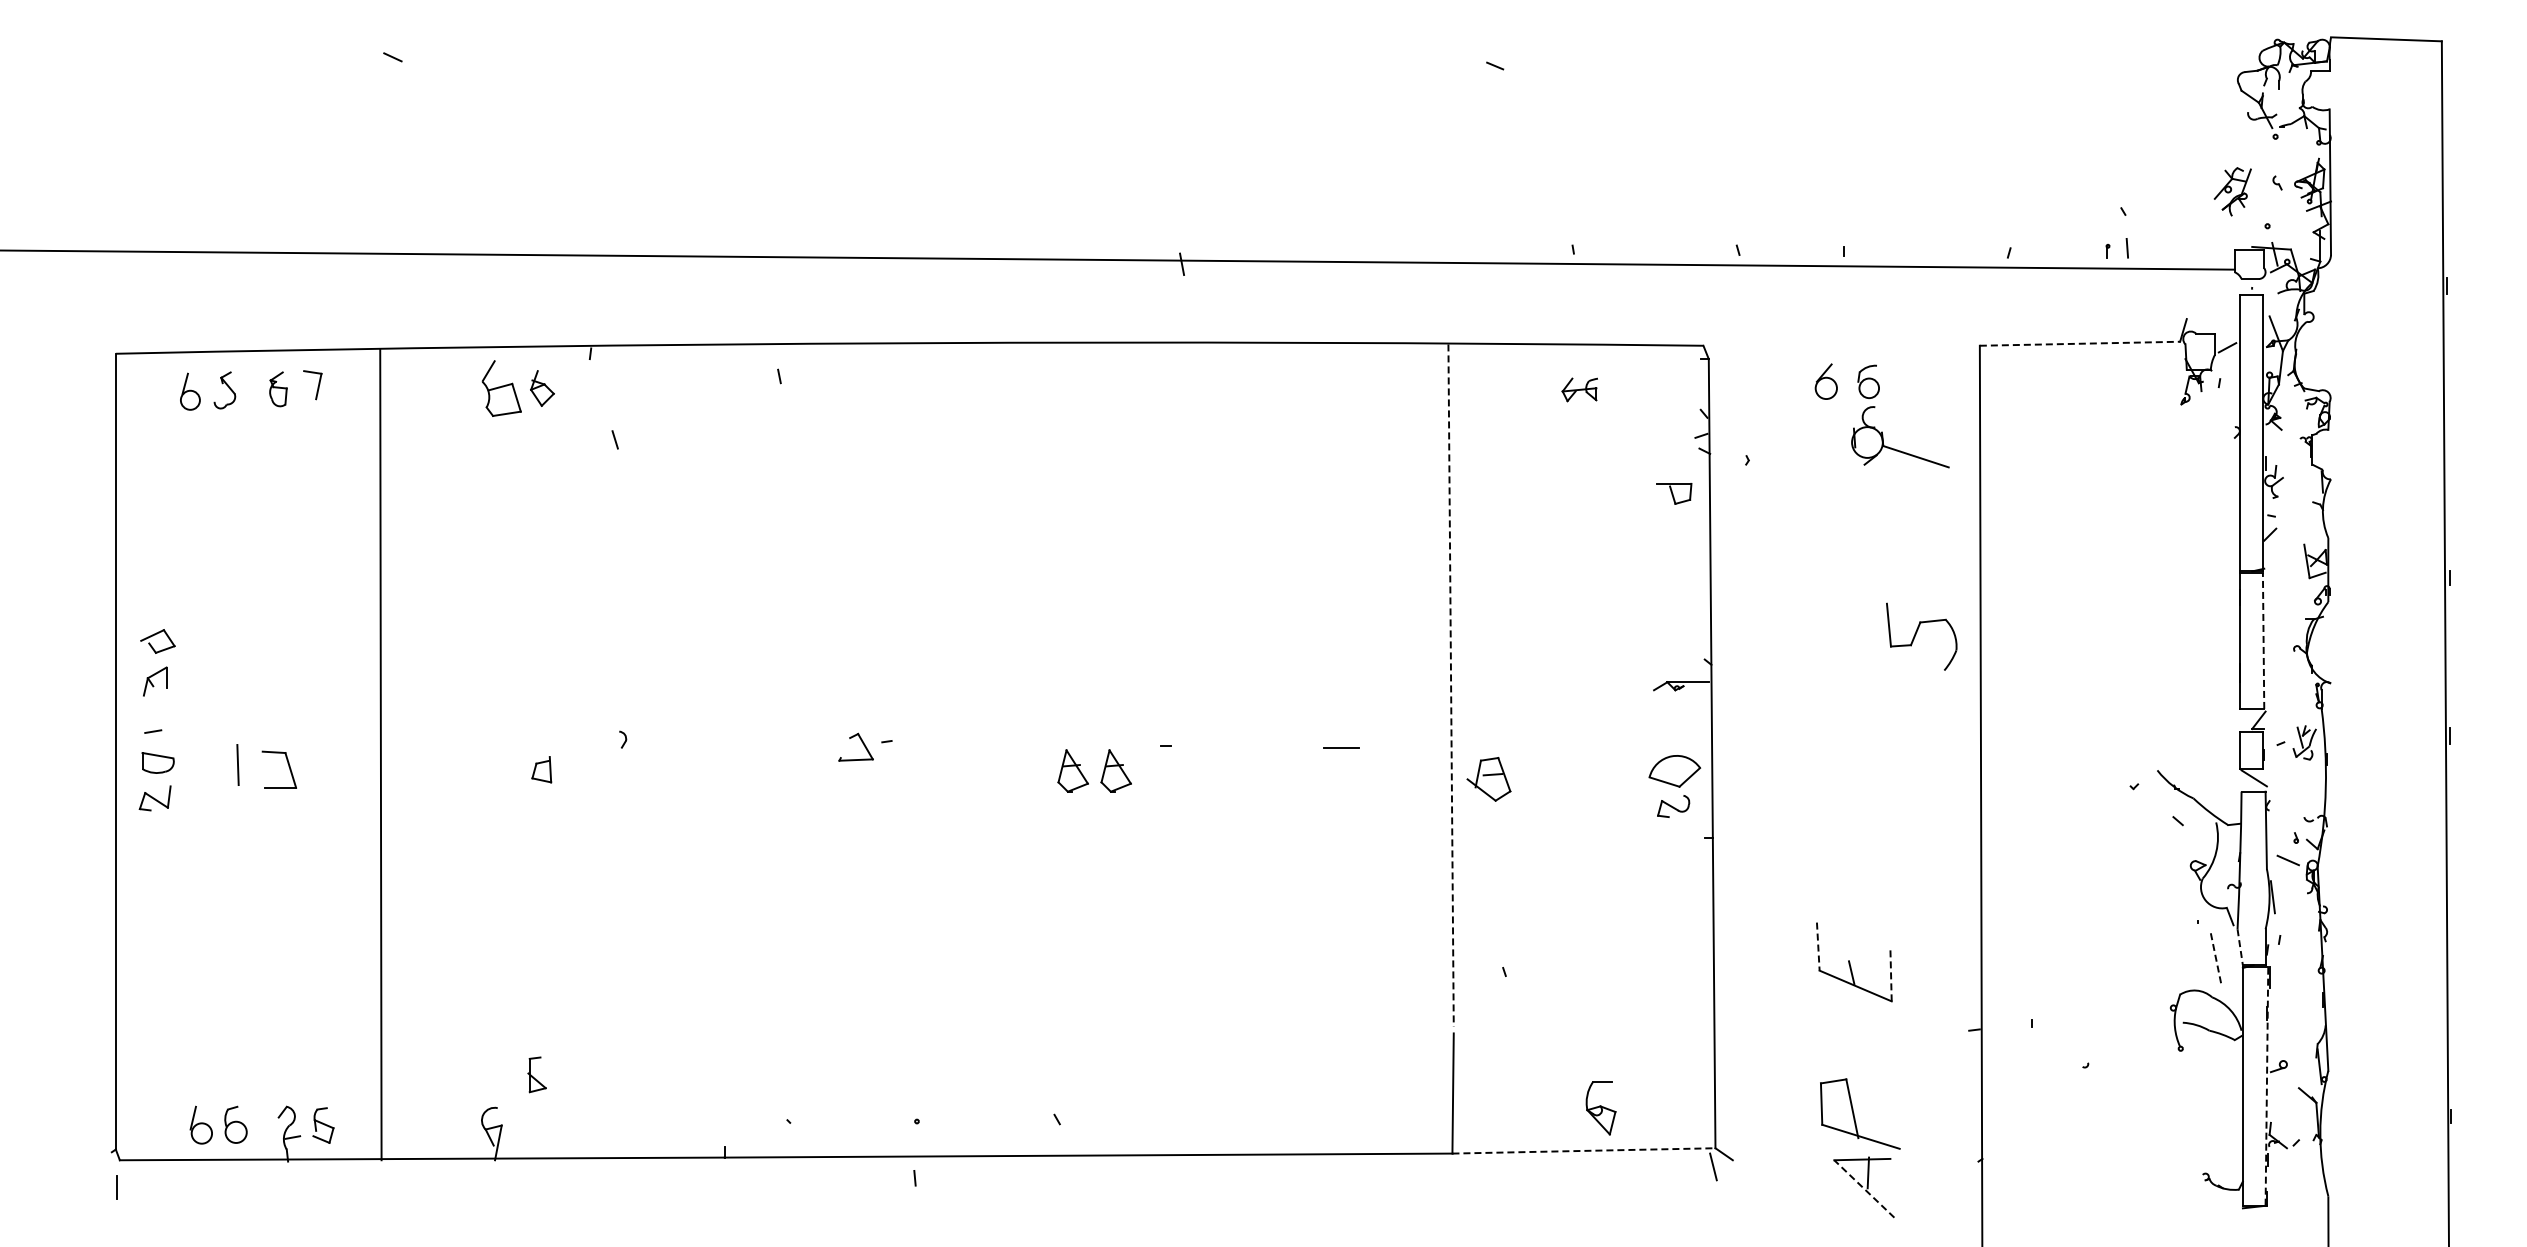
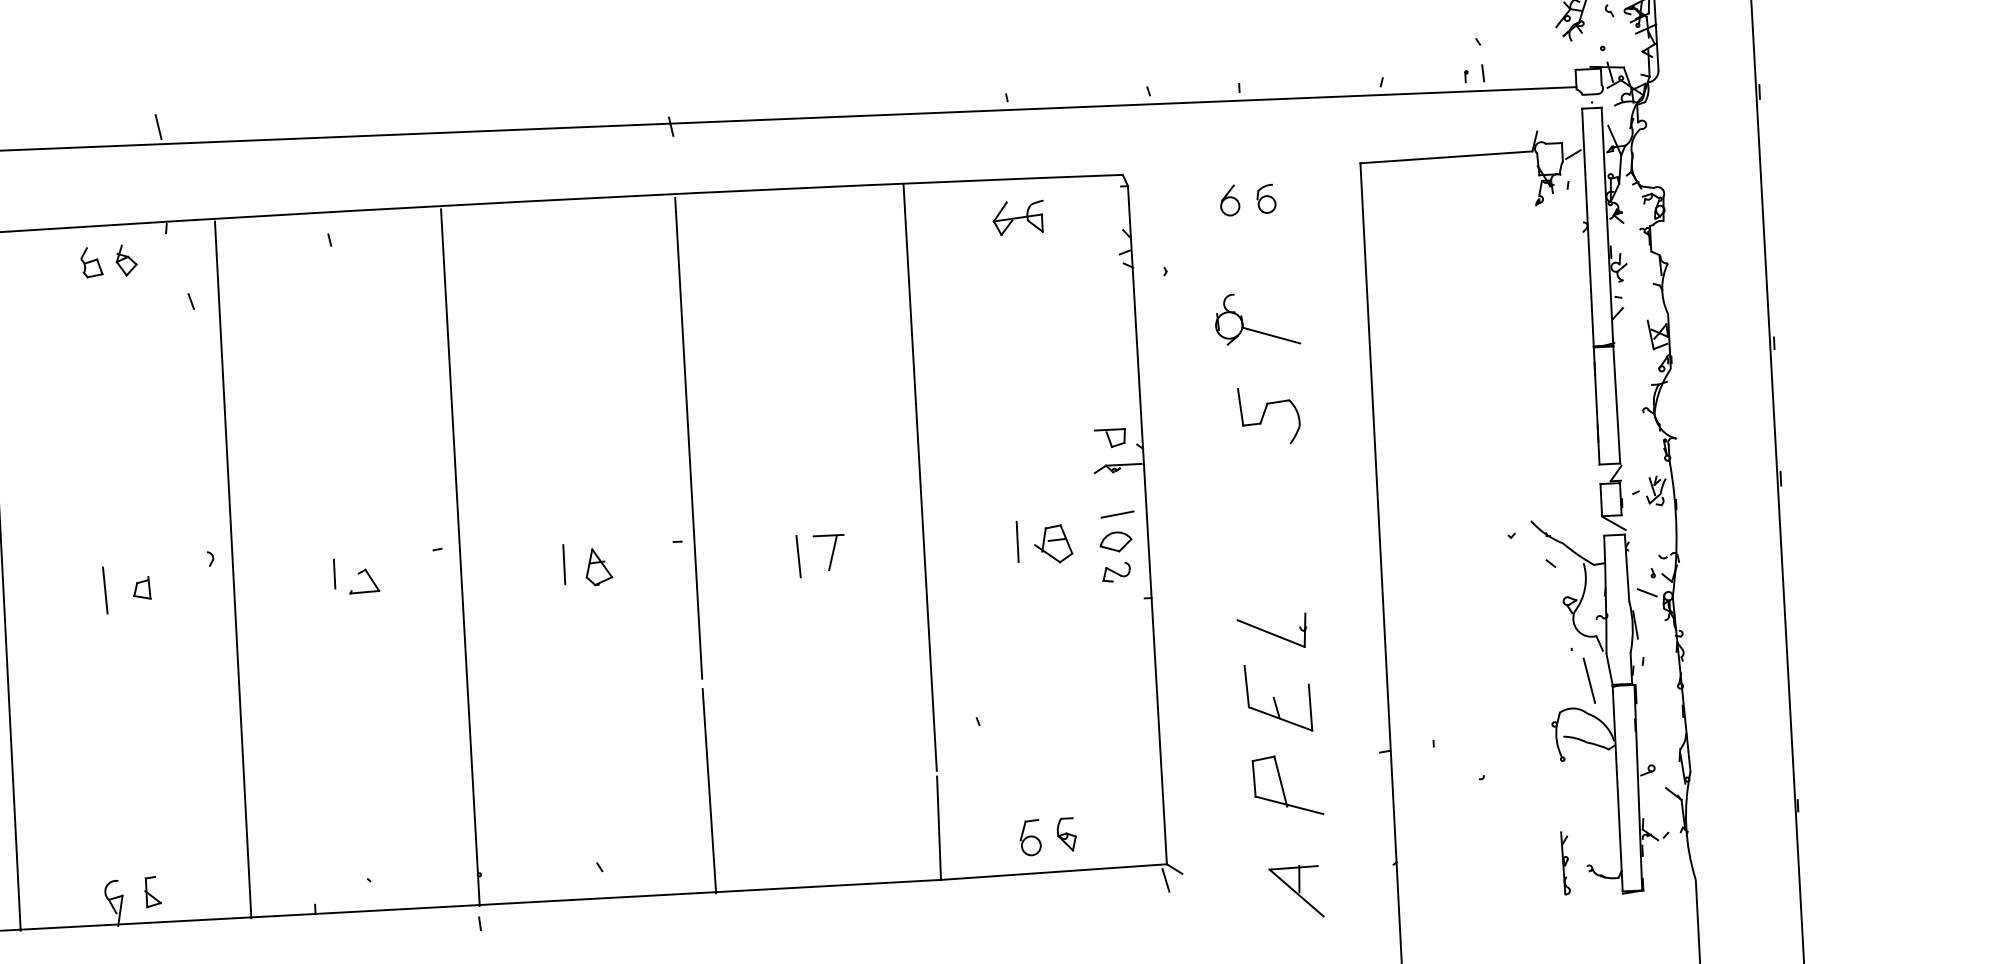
line: (586, 235) -> (157, 127), added
line: (2080, 343) -> (1446, 157), dashed -> solid
part: (501, 388) -> (91, 262), size x0.62
part: (1579, 389) -> (1018, 217), size x1.67
part: (1897, 449) -> (1255, 330), moved
part: (1674, 493) -> (1110, 438), moved
line: (1184, 626) -> (688, 438), added
part: (1921, 636) -> (1269, 415), moved
line: (2263, 640) -> (1616, 404), dashed -> solid
line: (1451, 686) -> (920, 478), dashed -> solid
line: (1677, 739) -> (1117, 514), added
part: (862, 743) -> (369, 577), moved
line: (912, 752) -> (459, 557), added
line: (648, 753) -> (233, 569), added
line: (766, 764) -> (334, 574), added
line: (1560, 765) -> (1017, 541), added
line: (1033, 766) -> (564, 564), added
line: (1345, 768) -> (832, 553), added
line: (498, 770) -> (104, 590), added
part: (1115, 770) -> (635, 564), removed
line: (1305, 770) -> (798, 556), added
part: (1674, 771) -> (1115, 542), size x0.71
part: (1488, 779) -> (1053, 544), moved
part: (1850, 884) -> (1271, 631), added
line: (1818, 947) -> (1247, 687), dashed -> solid
line: (2240, 947) -> (1609, 669), dashed -> solid
line: (2216, 959) -> (1589, 680), dashed -> solid
line: (1891, 974) -> (1310, 707), dashed -> solid
line: (1188, 1037) -> (709, 791), added
part: (536, 1074) -> (152, 891), moved
line: (2266, 1086) -> (1638, 788), dashed -> solid
part: (1600, 1107) -> (1066, 834), size x0.71
part: (1558, 1109) -> (1030, 837), added
part: (1860, 1113) -> (1288, 785), moved
line: (1583, 1150) -> (1053, 871), dashed -> solid
part: (2177, 1169) -> (1564, 863), added
line: (1864, 1188) -> (1296, 892), dashed -> solid

